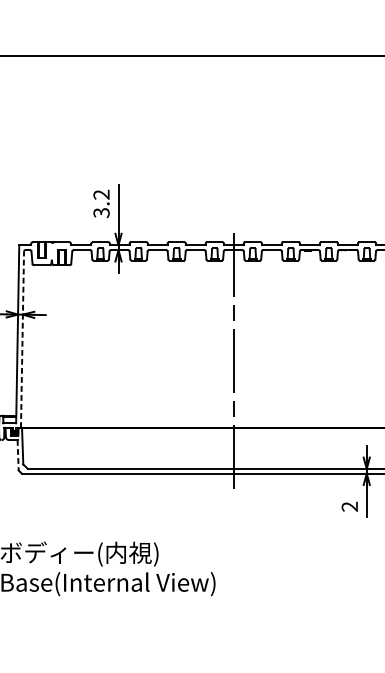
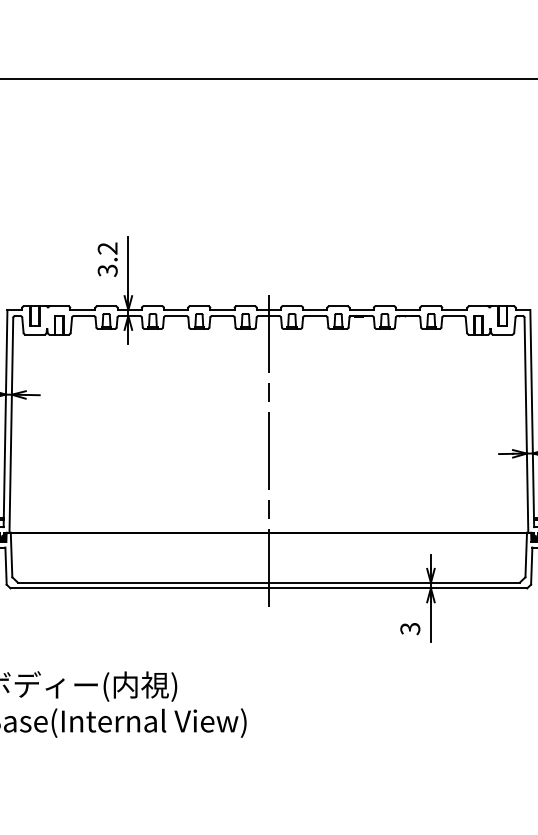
line: (22, 339) -> (11, 424), dashed -> solid
line: (18, 455) -> (6, 566), dashed -> solid
text: (349, 506) -> (410, 628), 2 -> 3

